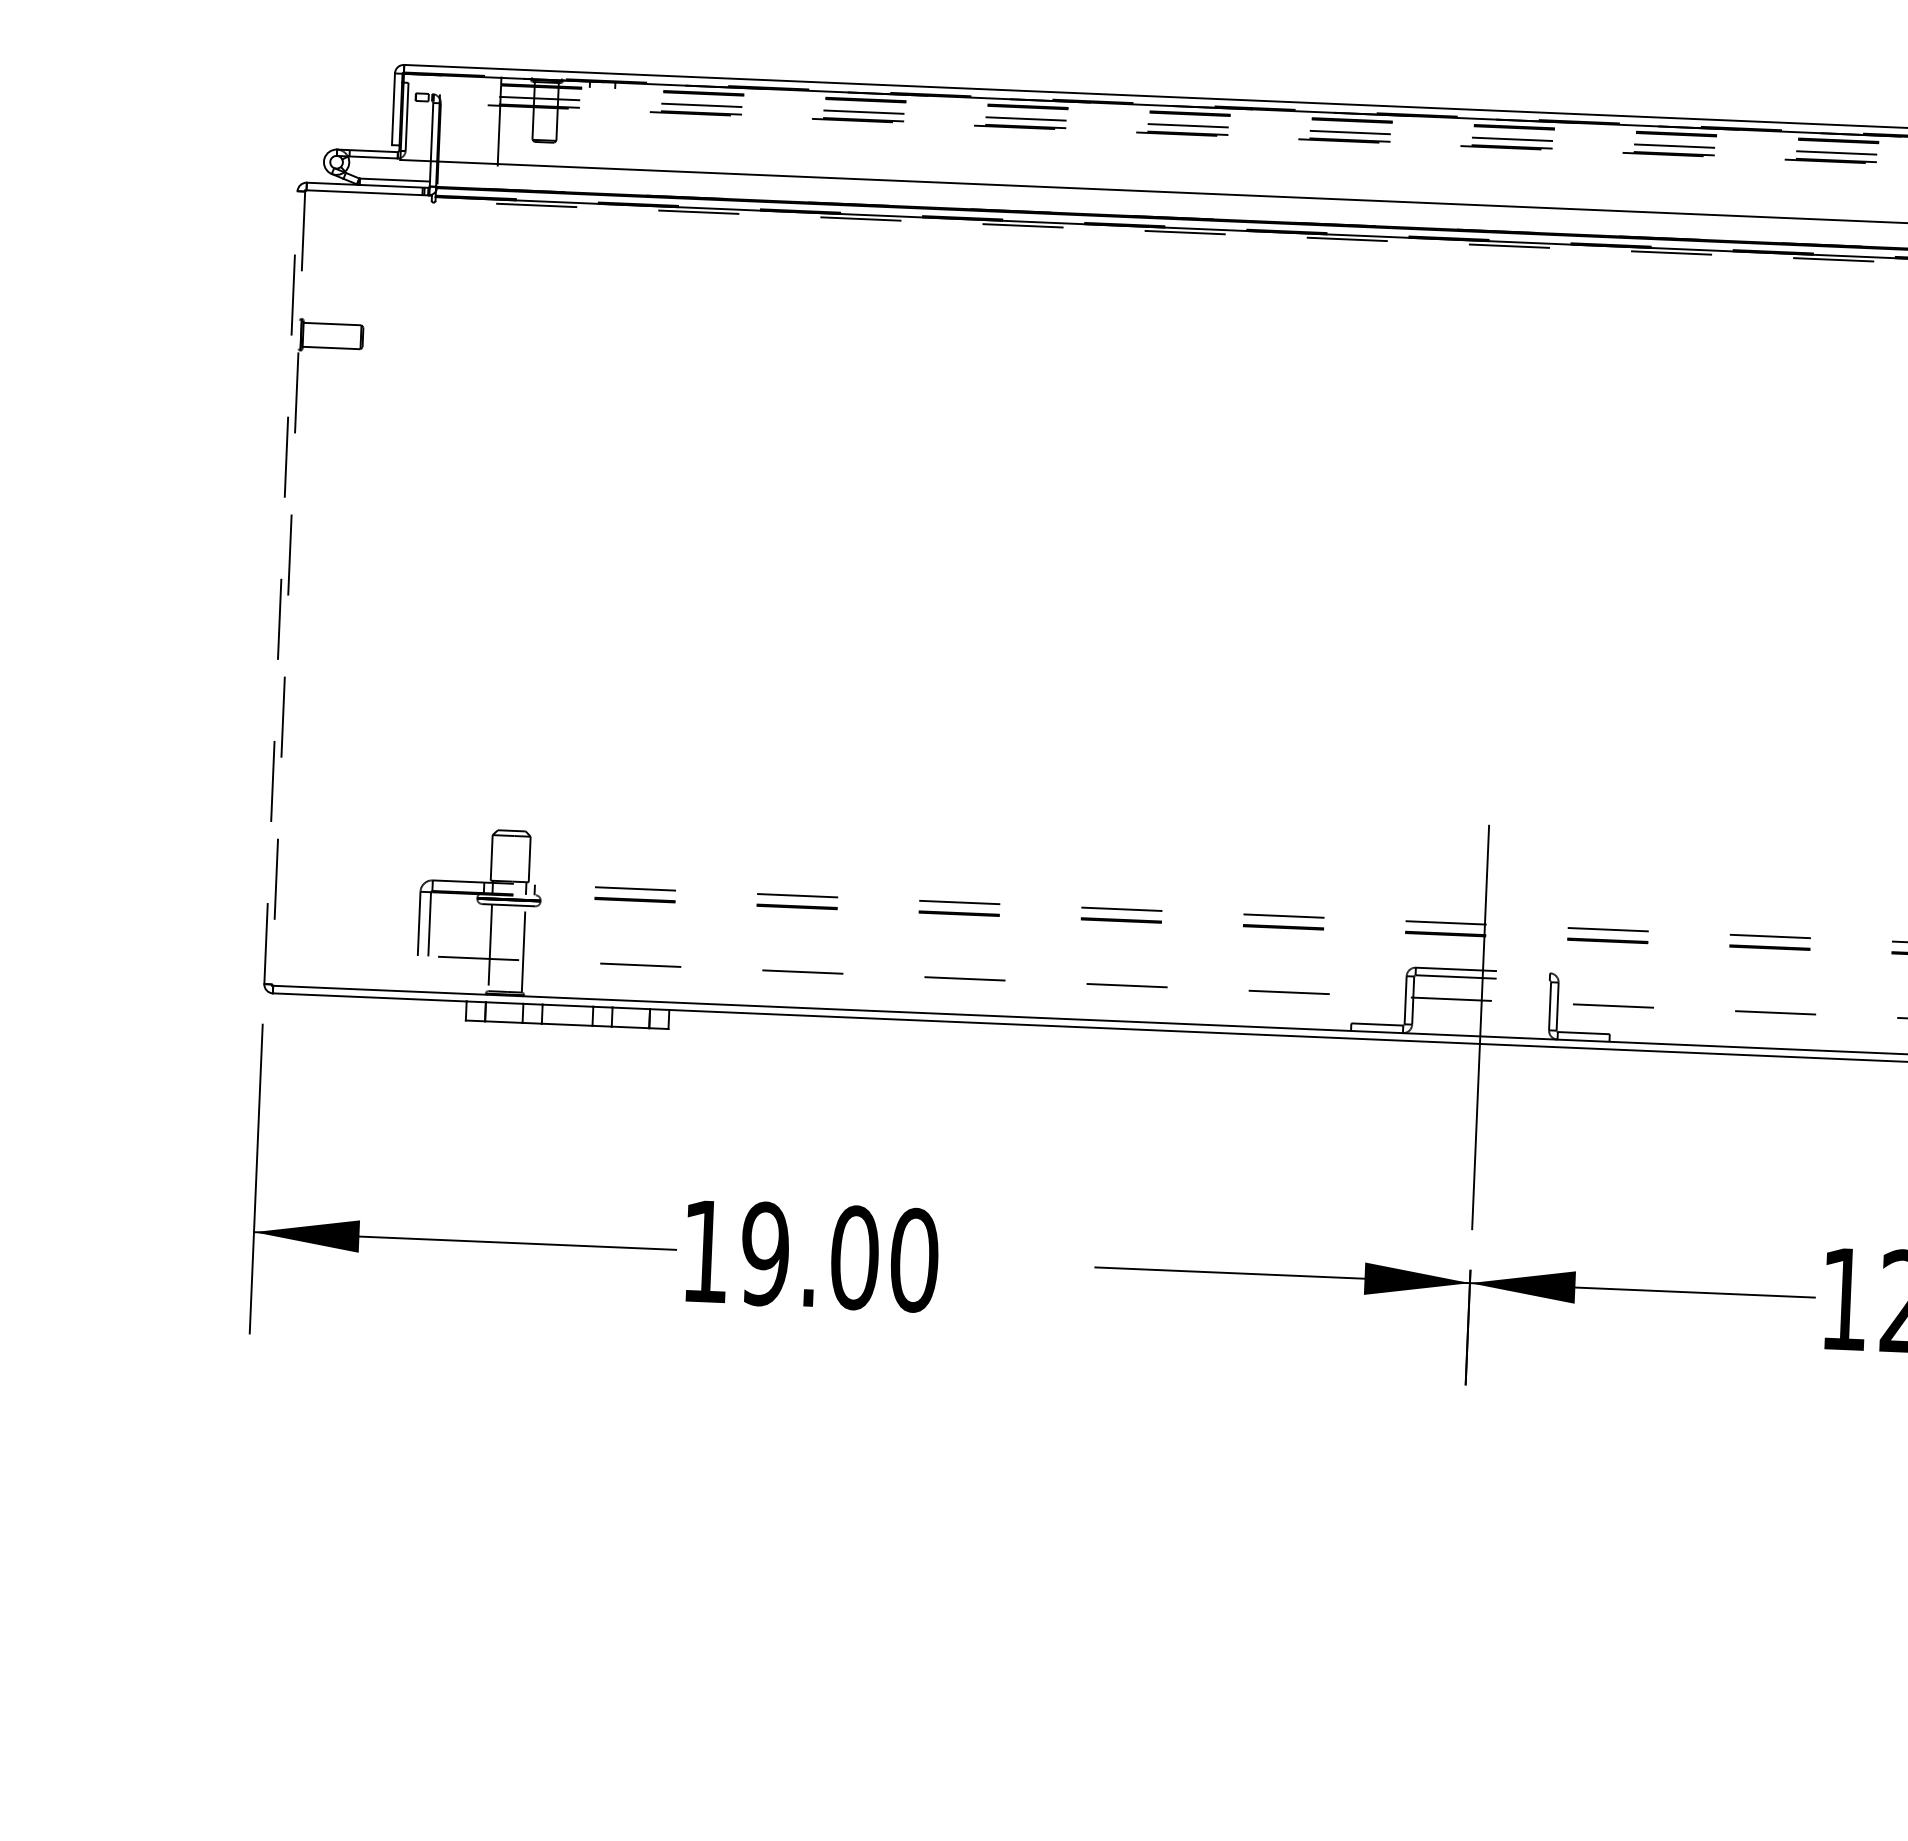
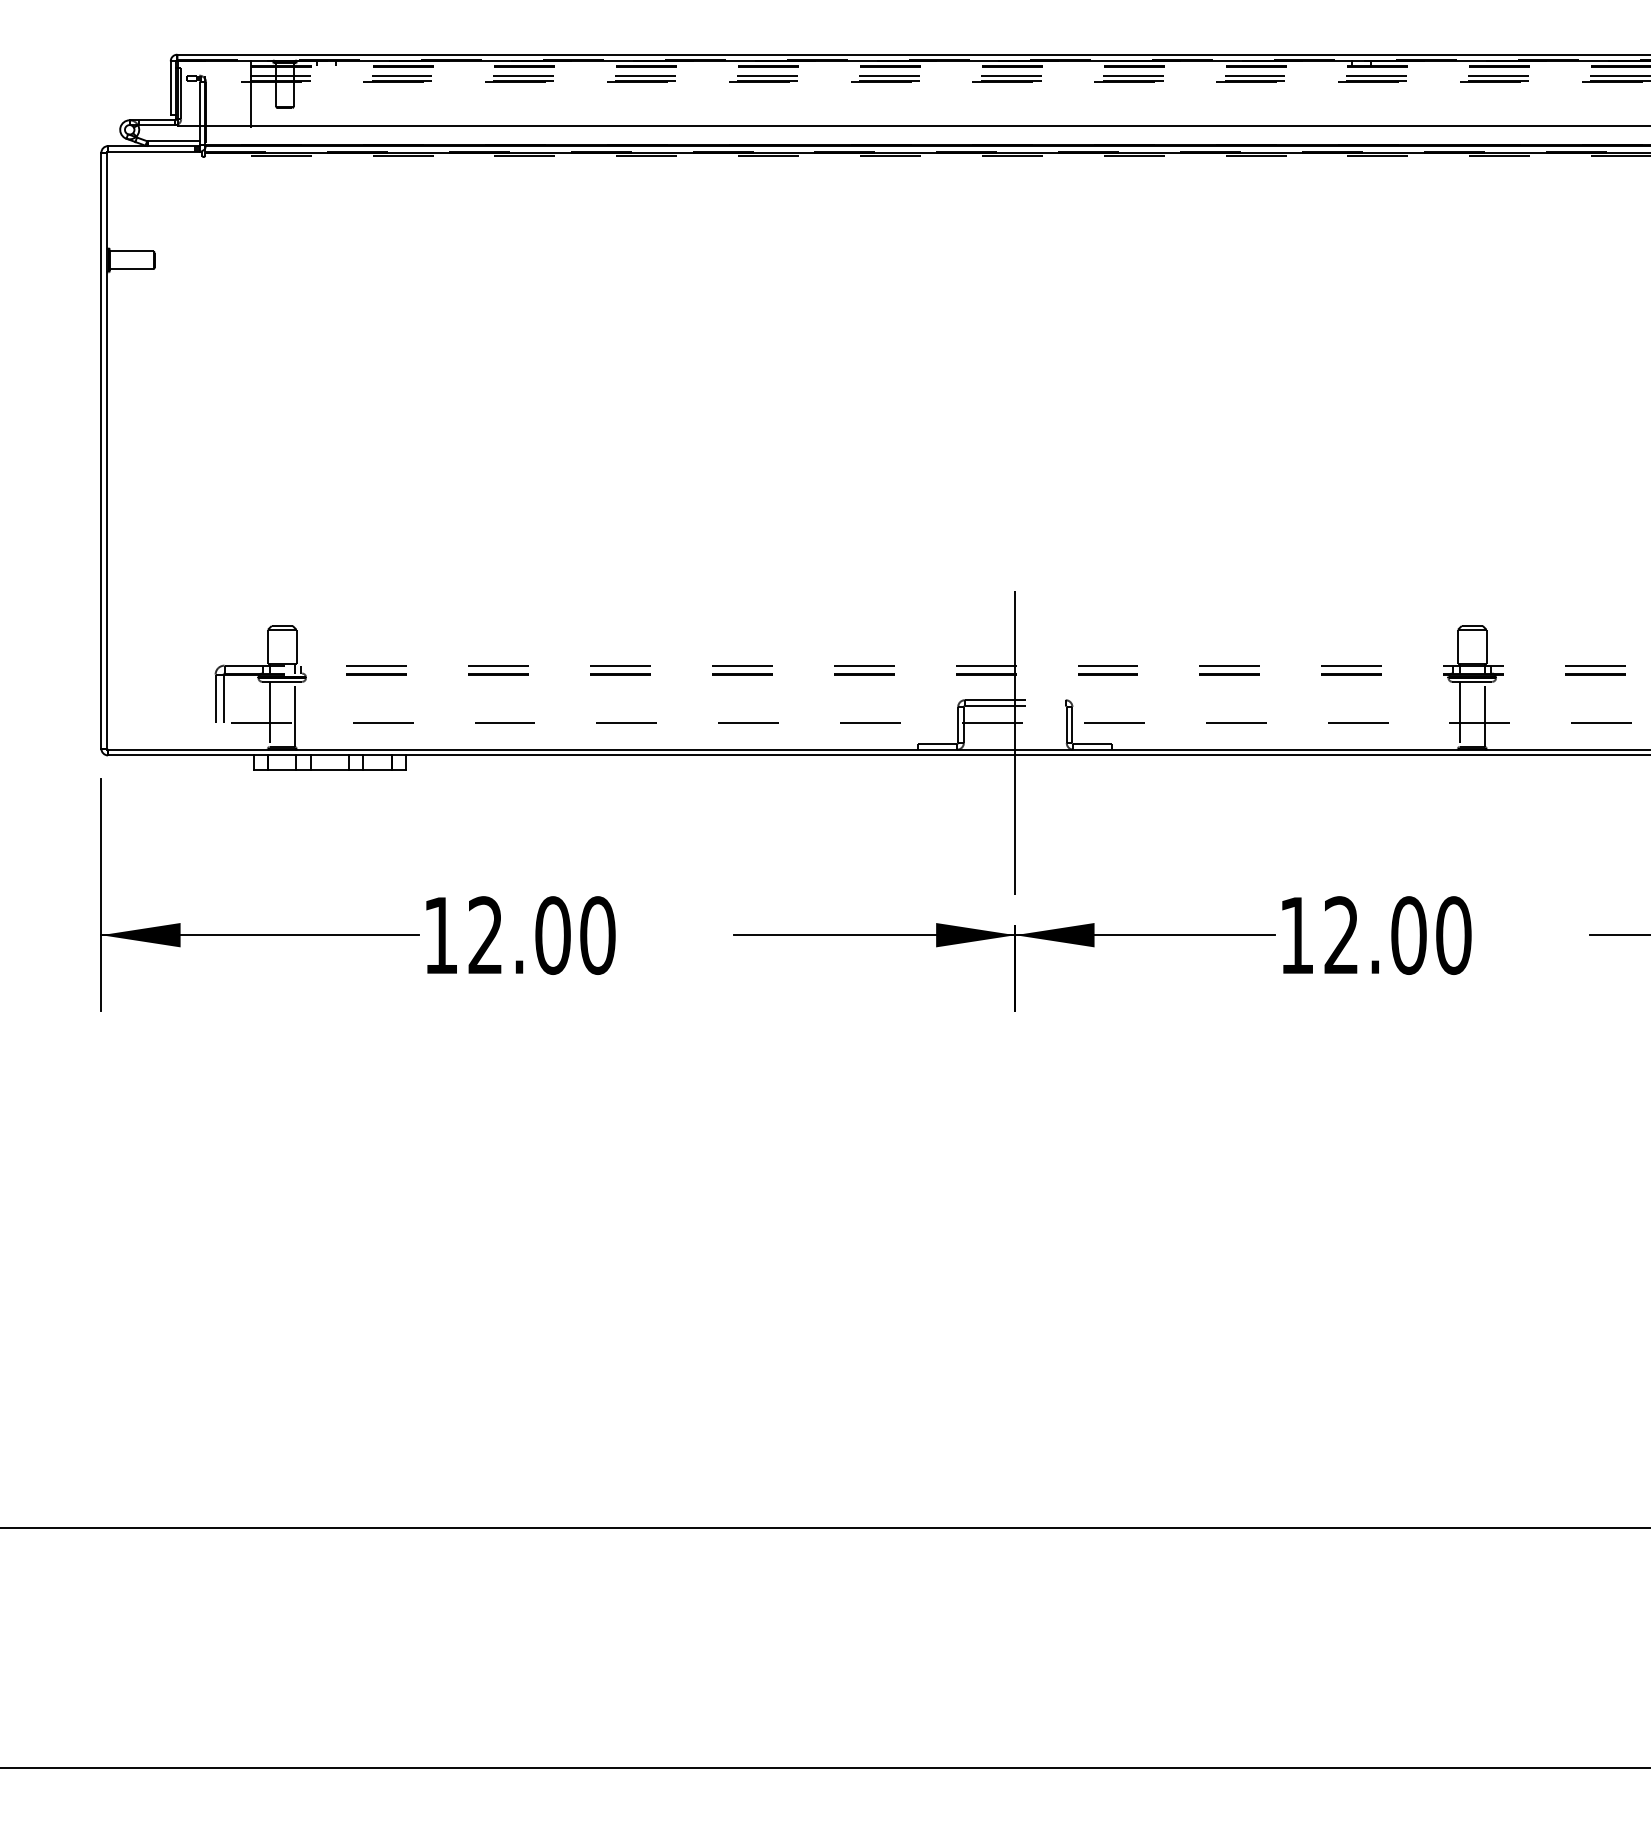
line: (281, 587) -> (101, 450), dashed -> solid
line: (289, 587) -> (107, 450), dashed -> solid
text: (765, 1253) -> (485, 935), 19.00 -> 12.00

